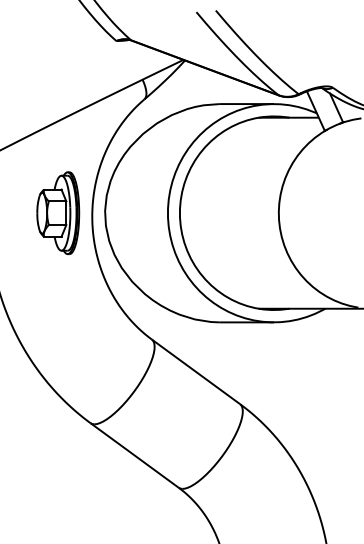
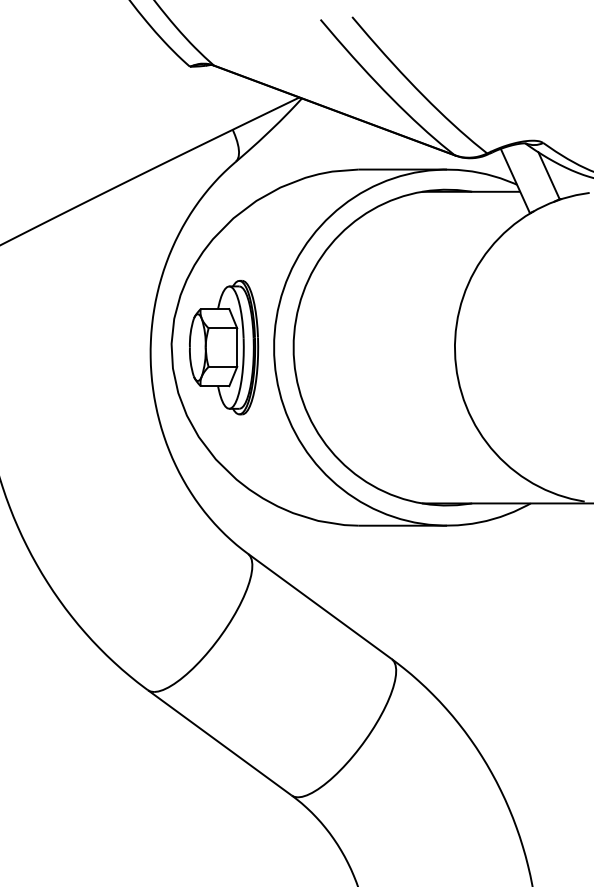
part: (58, 213) -> (224, 348), moved

